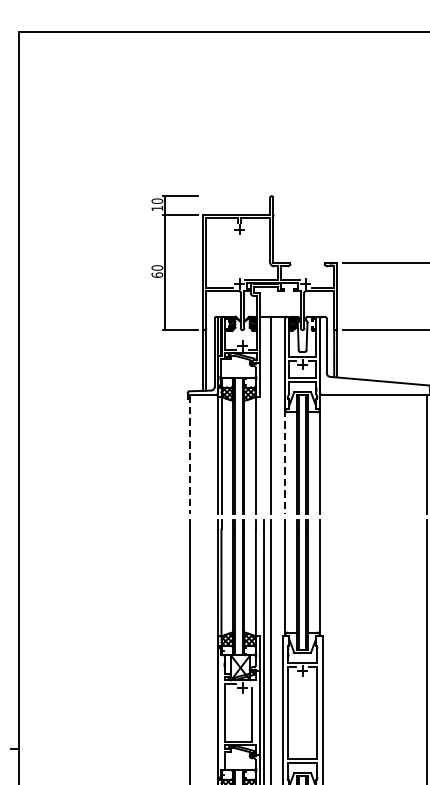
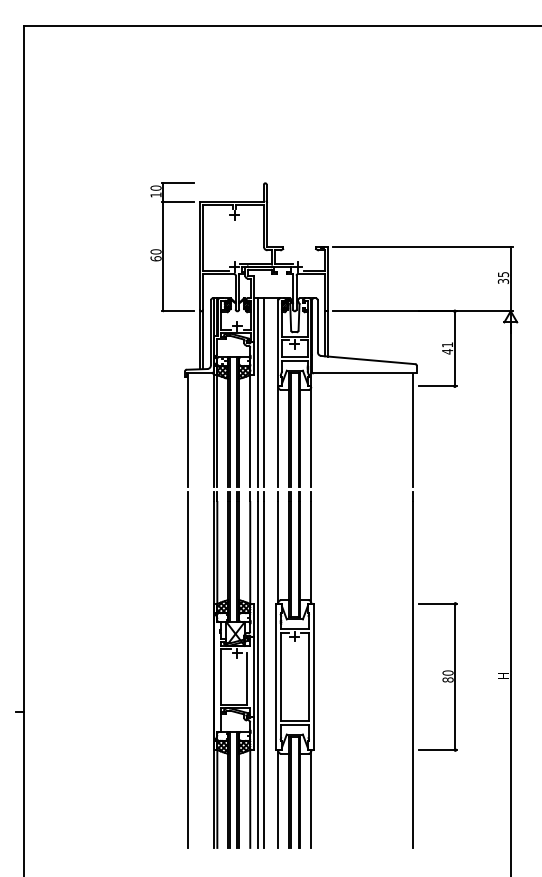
line: (263, 415) -> (257, 392), added
line: (190, 454) -> (187, 430), dashed -> solid
line: (285, 462) -> (278, 437), dashed -> solid

